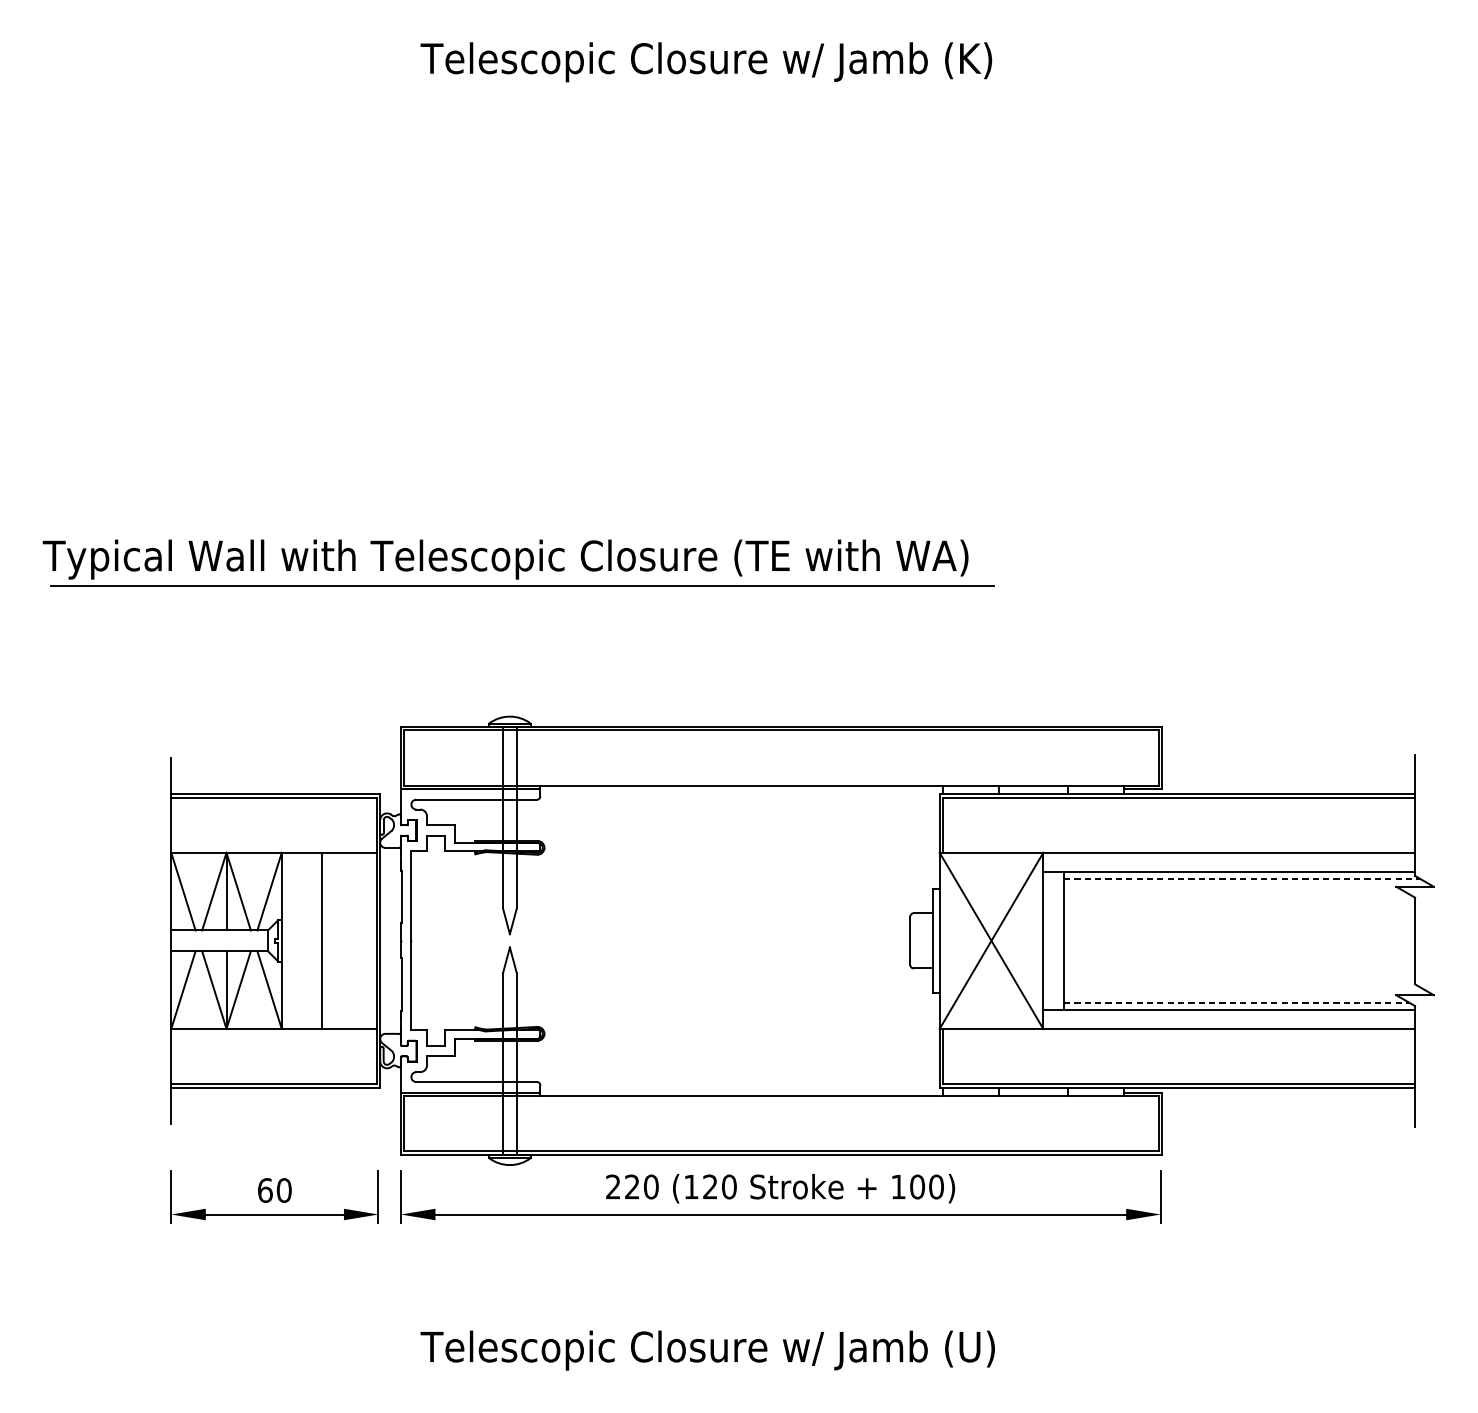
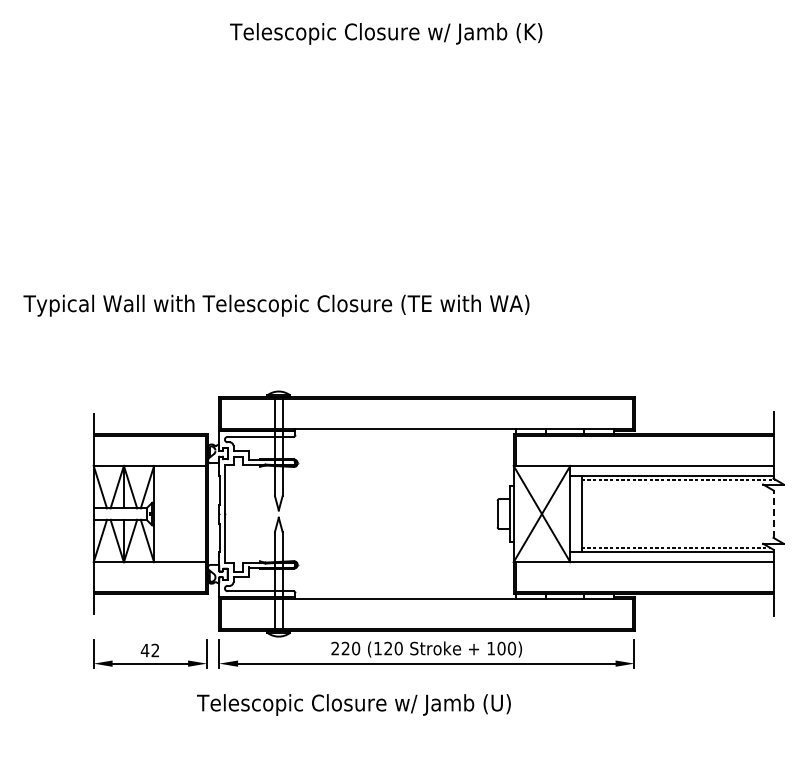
line: (522, 586) -> (285, 320), removed
line: (320, 939) -> (175, 513), removed
line: (1415, 941) -> (773, 514), solid -> dashed
text: (273, 1190) -> (149, 650), 60 -> 42
text: (706, 1349) -> (353, 704), moved

